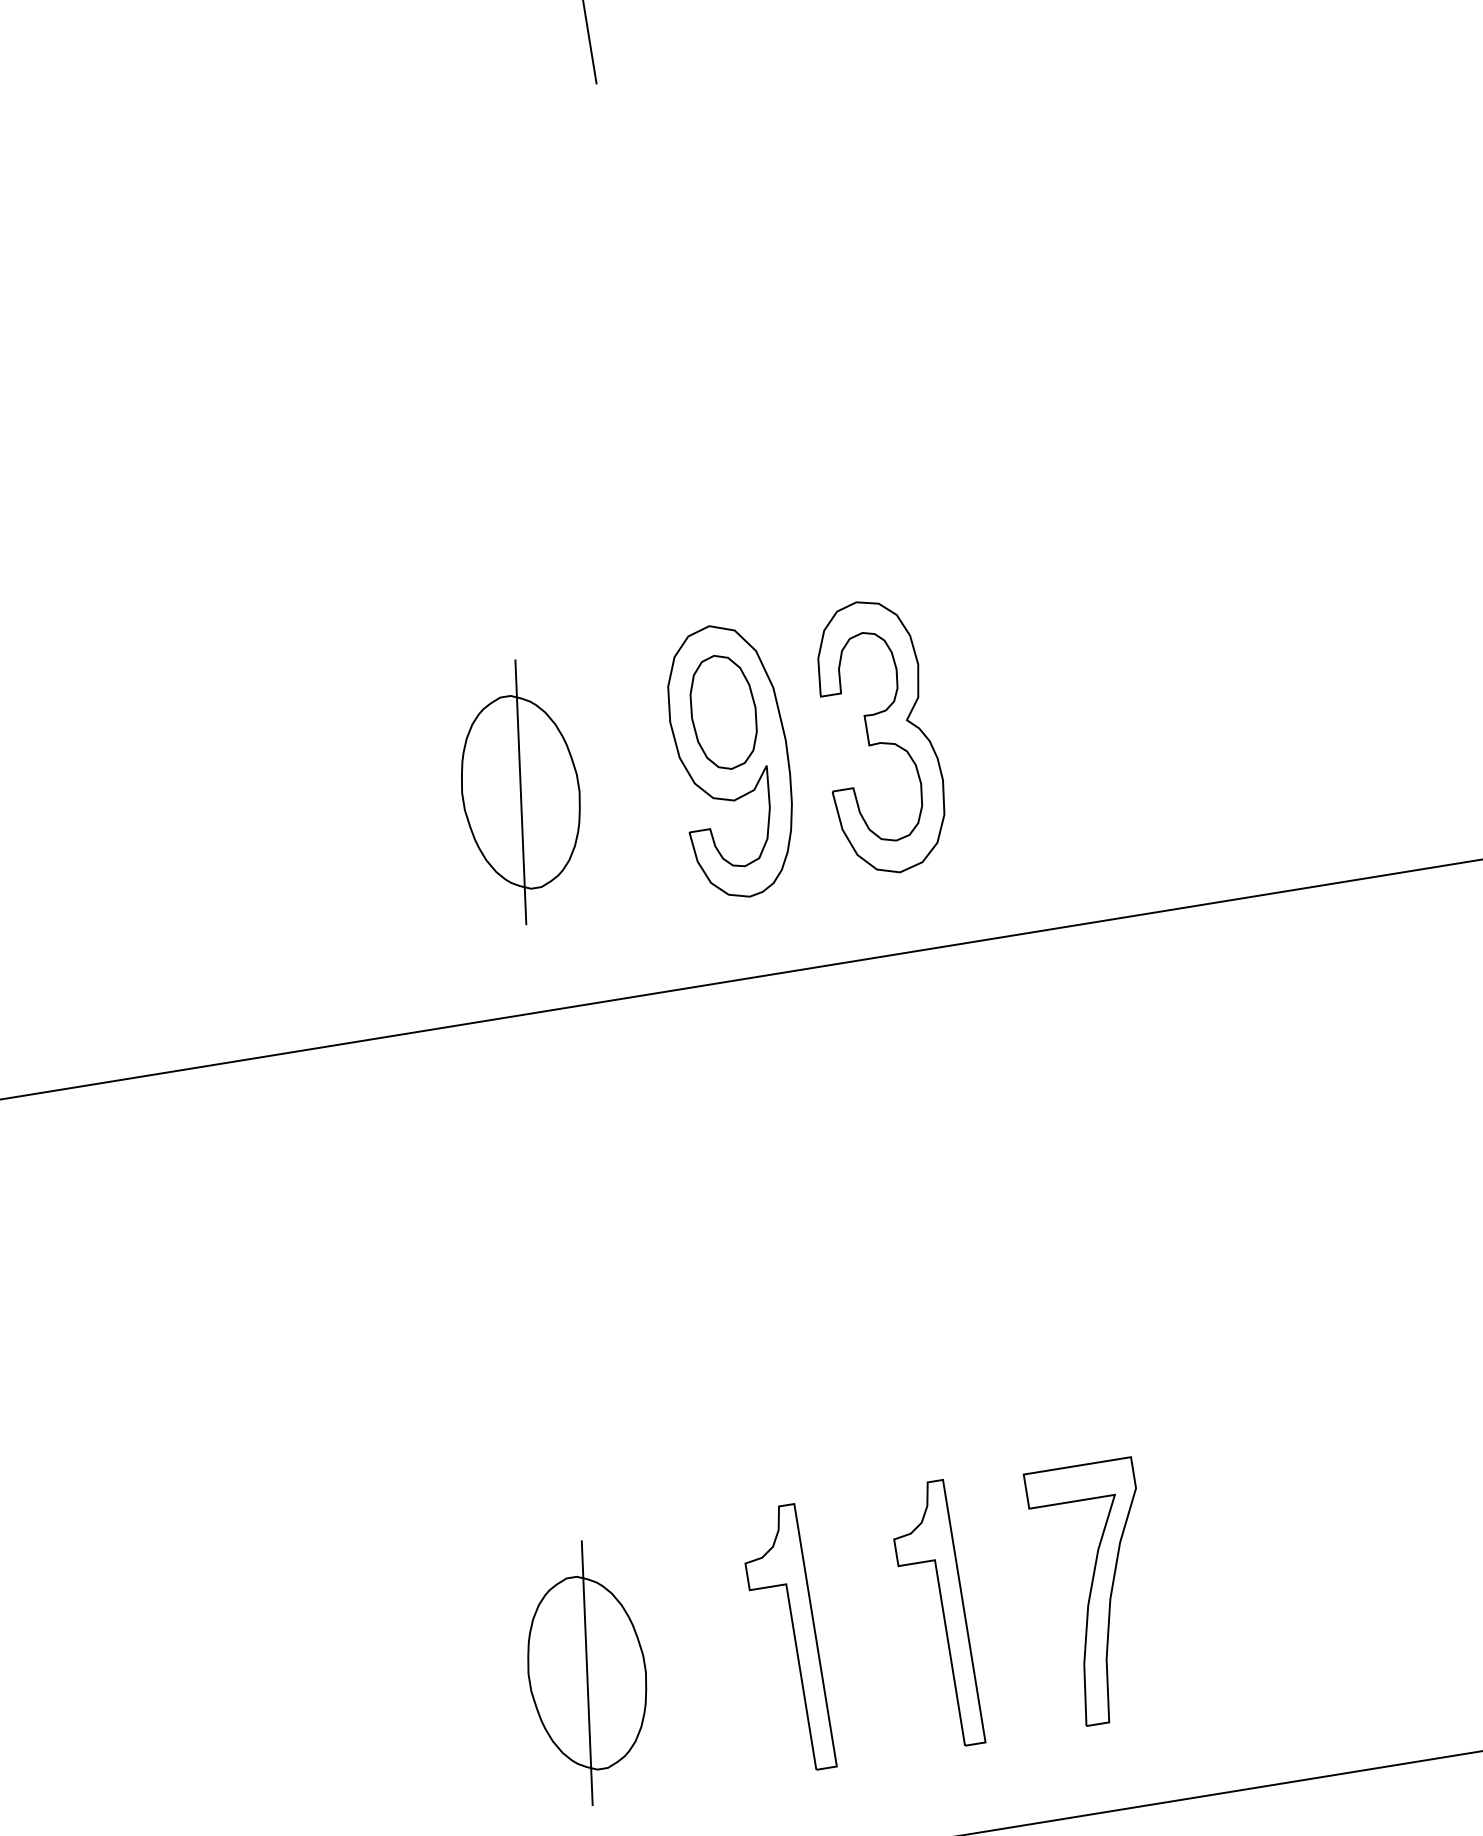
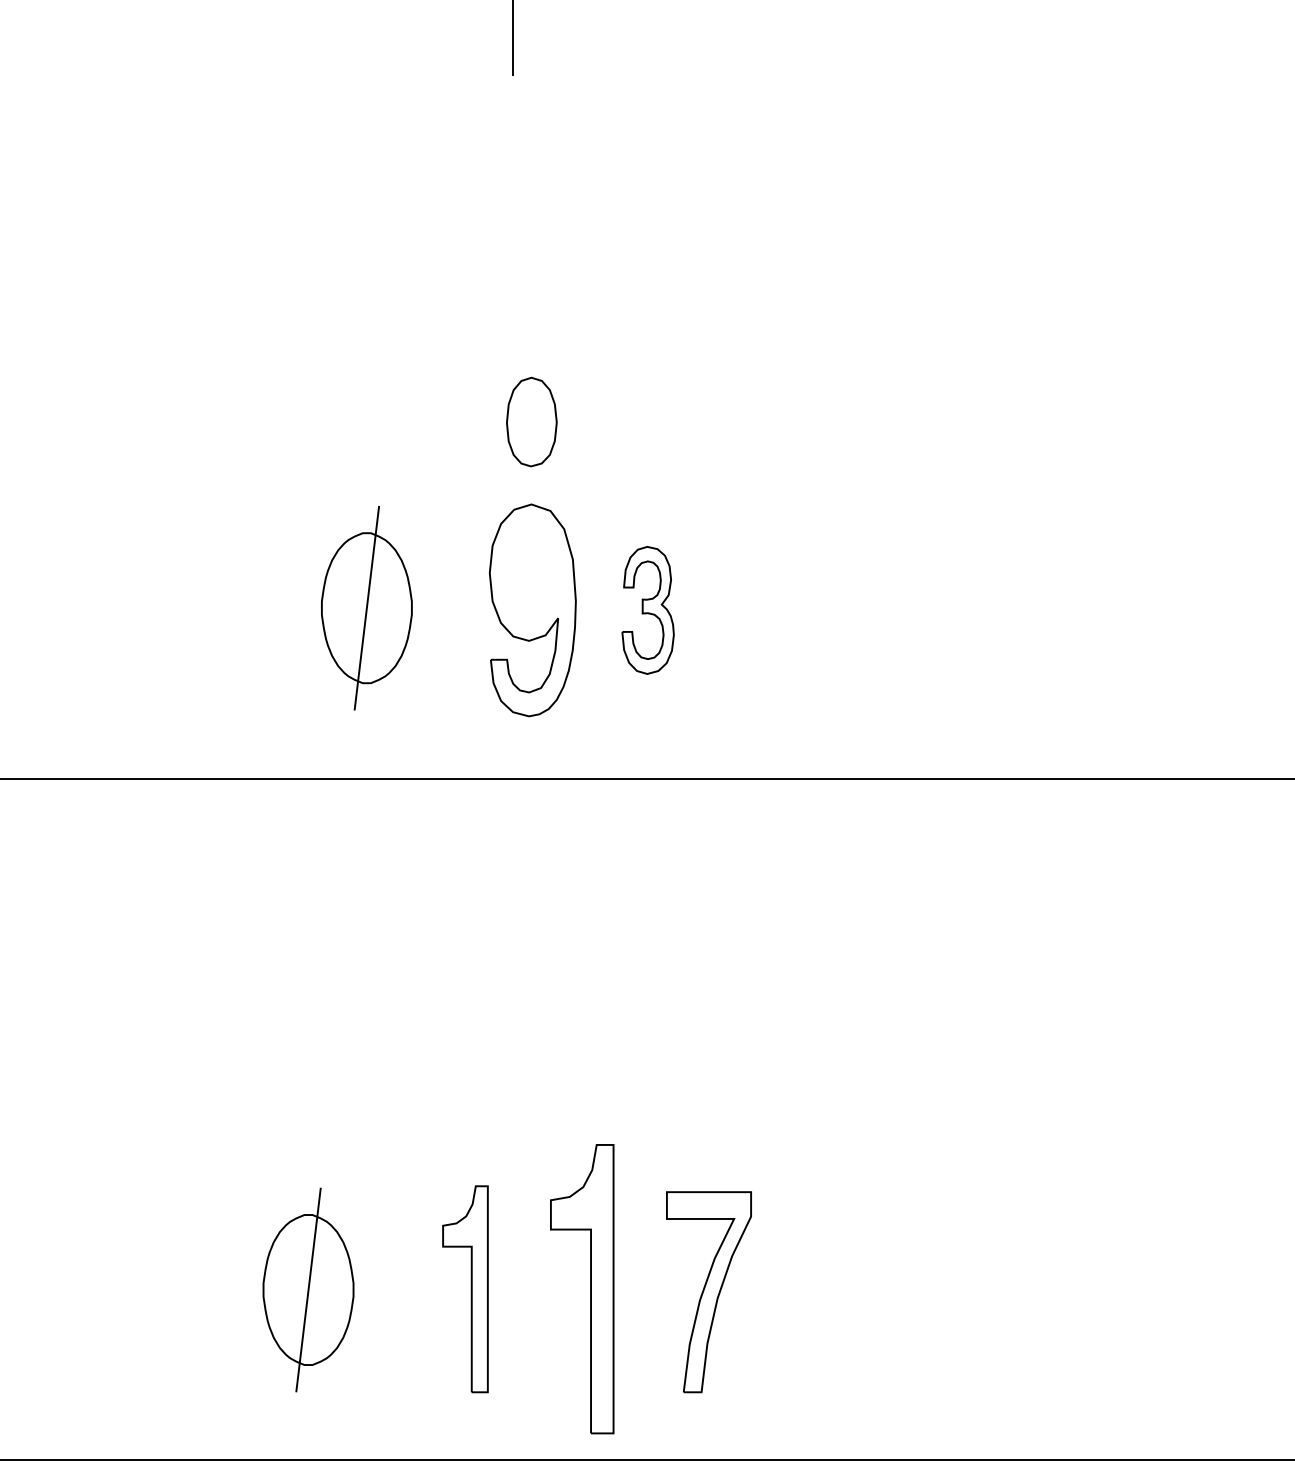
part: (723, 711) -> (531, 421), moved
part: (878, 737) -> (647, 610), size x0.6
part: (934, 1616) -> (581, 1289), size x1.4

